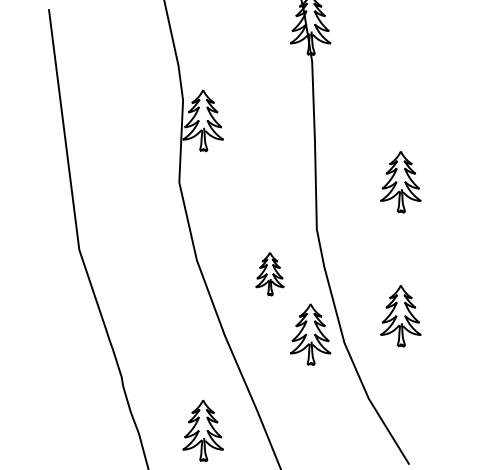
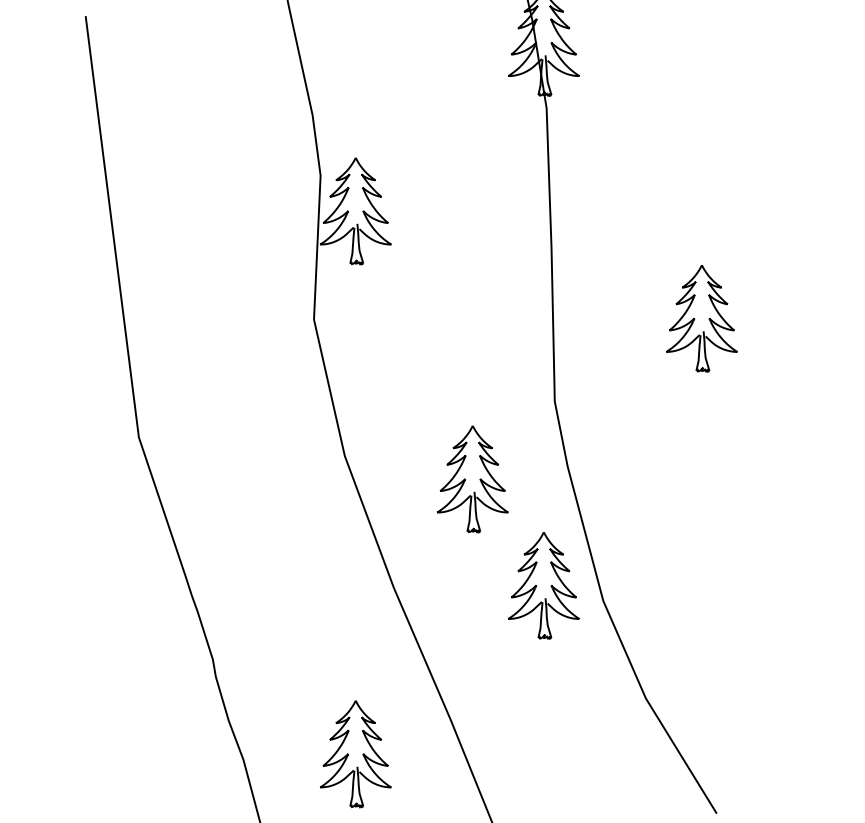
part: (269, 274) -> (471, 480), size x1.43
part: (400, 316) -> (701, 554), removed

